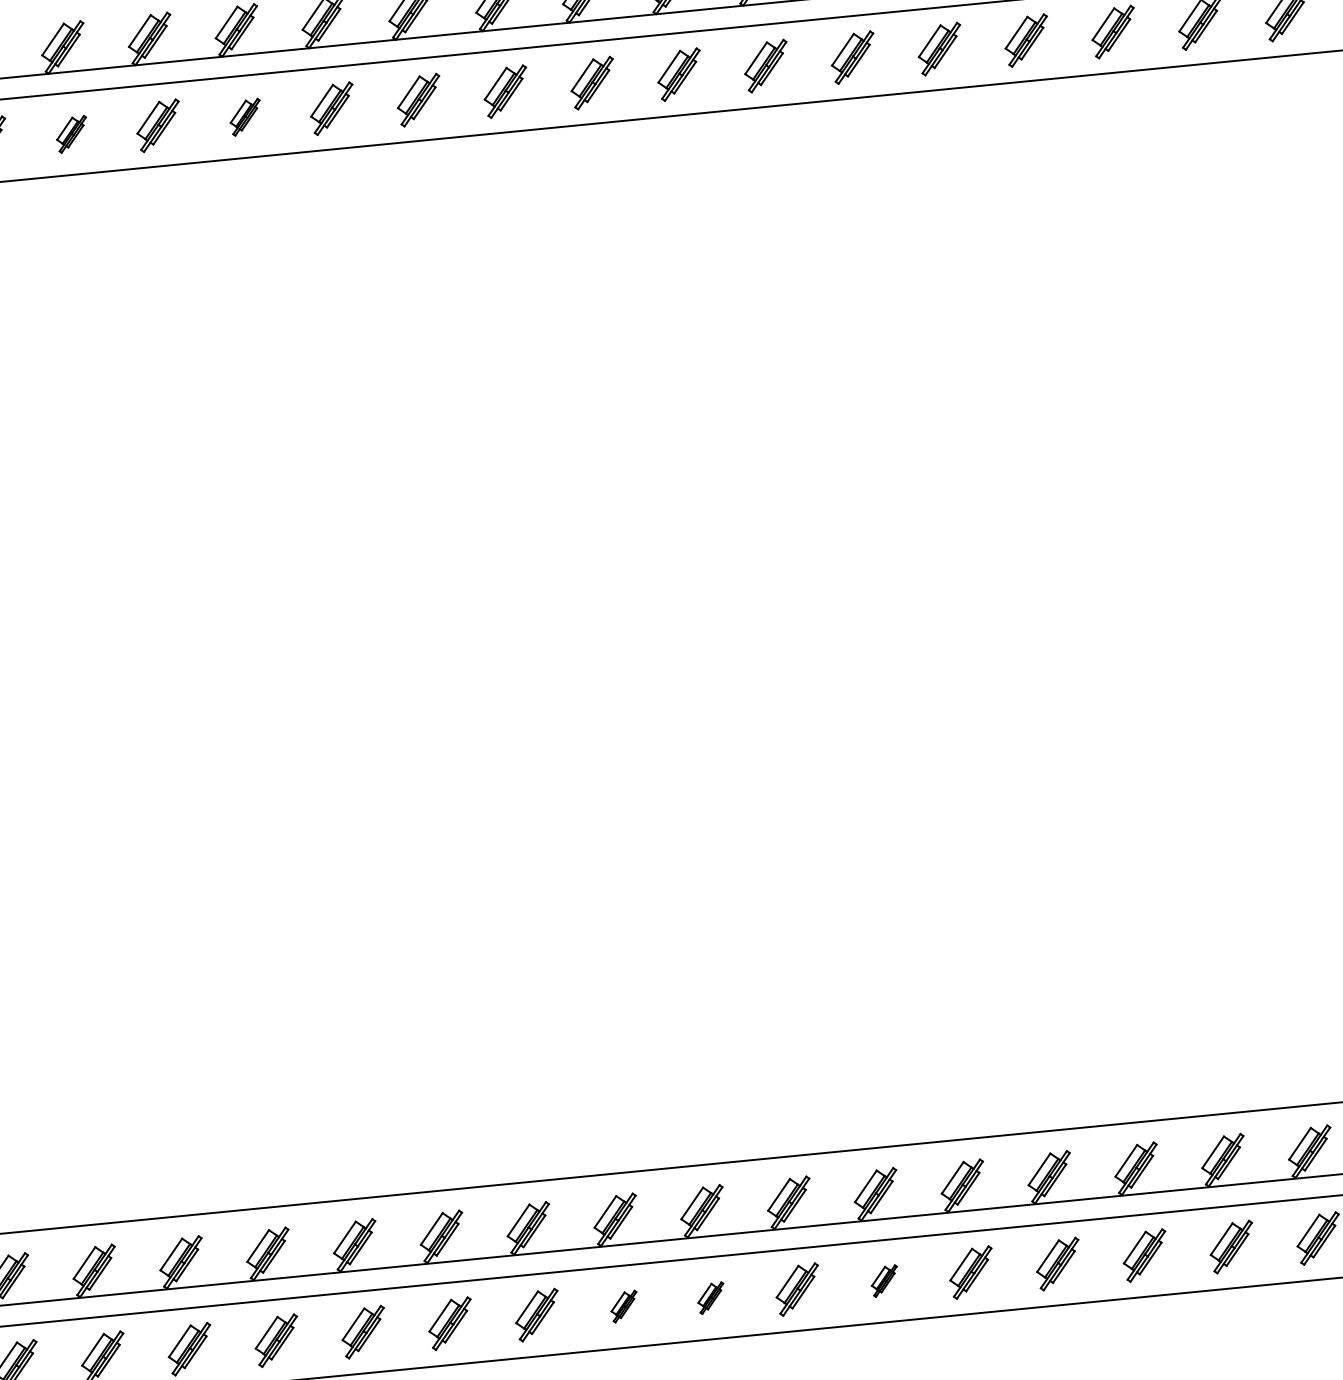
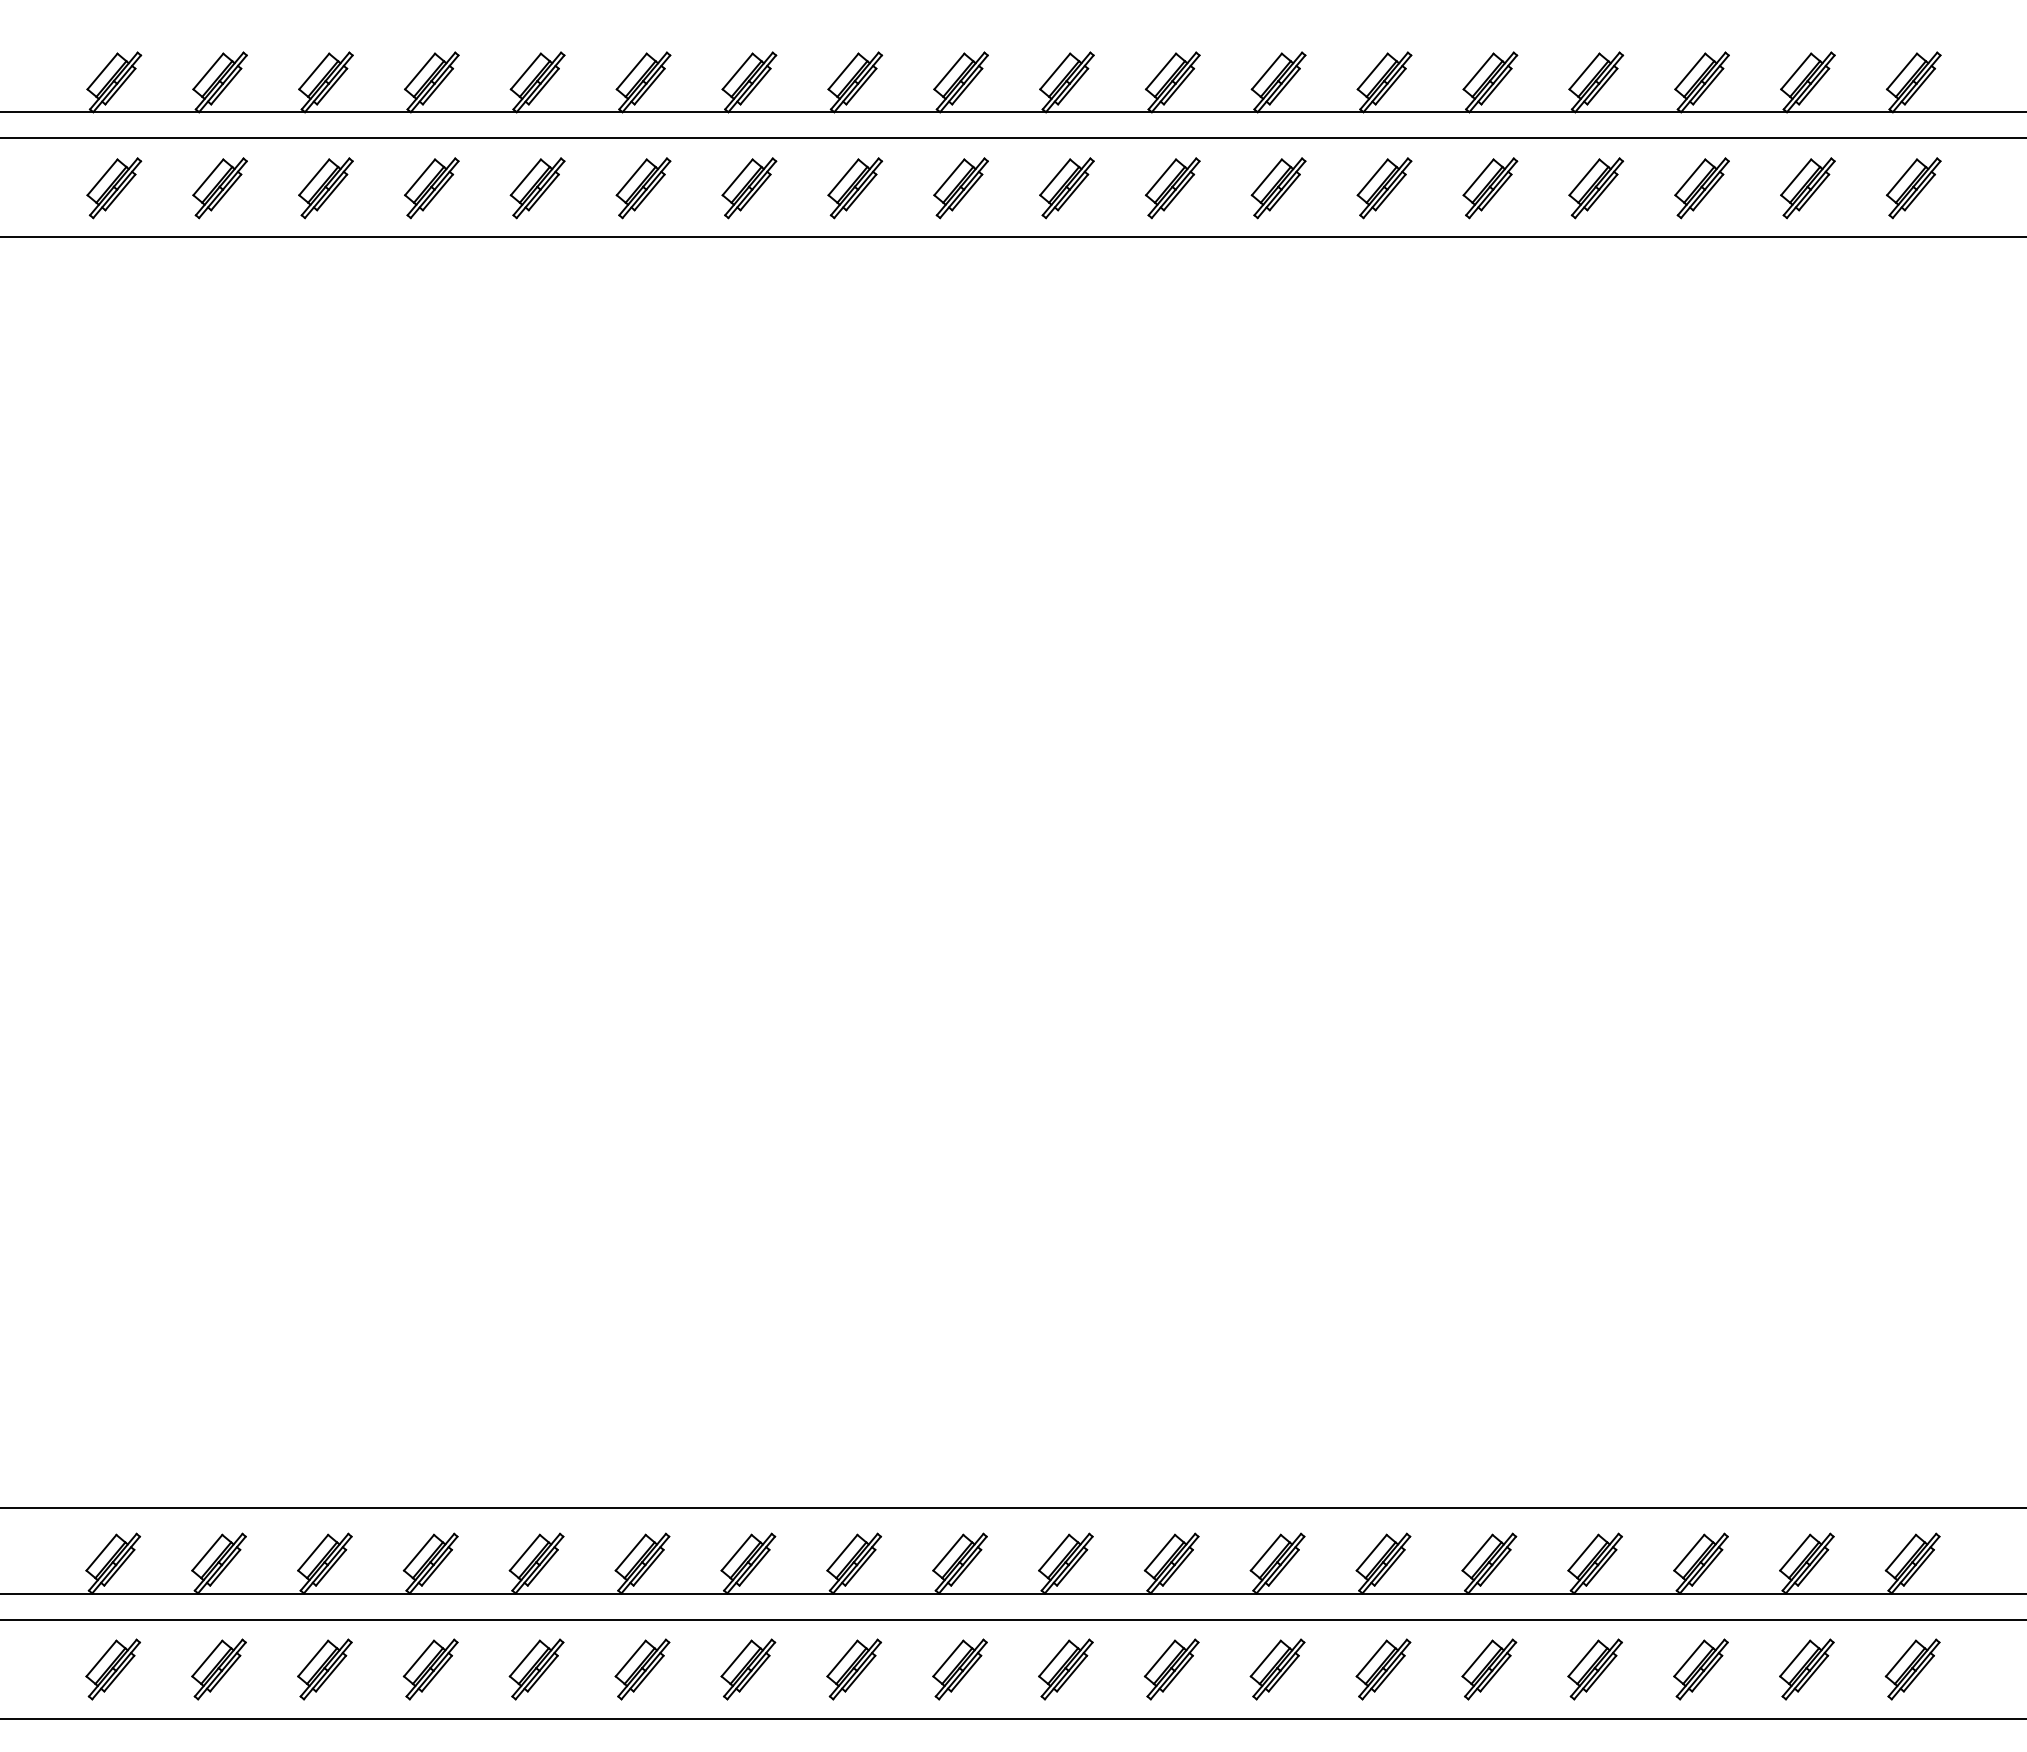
part: (245, 117) -> (643, 188), size x1.43
part: (71, 134) -> (431, 188), size x1.43
part: (884, 1281) -> (1277, 1669), size x1.67
part: (710, 1298) -> (1065, 1669), size x1.67
part: (623, 1306) -> (959, 1669), size x1.67

